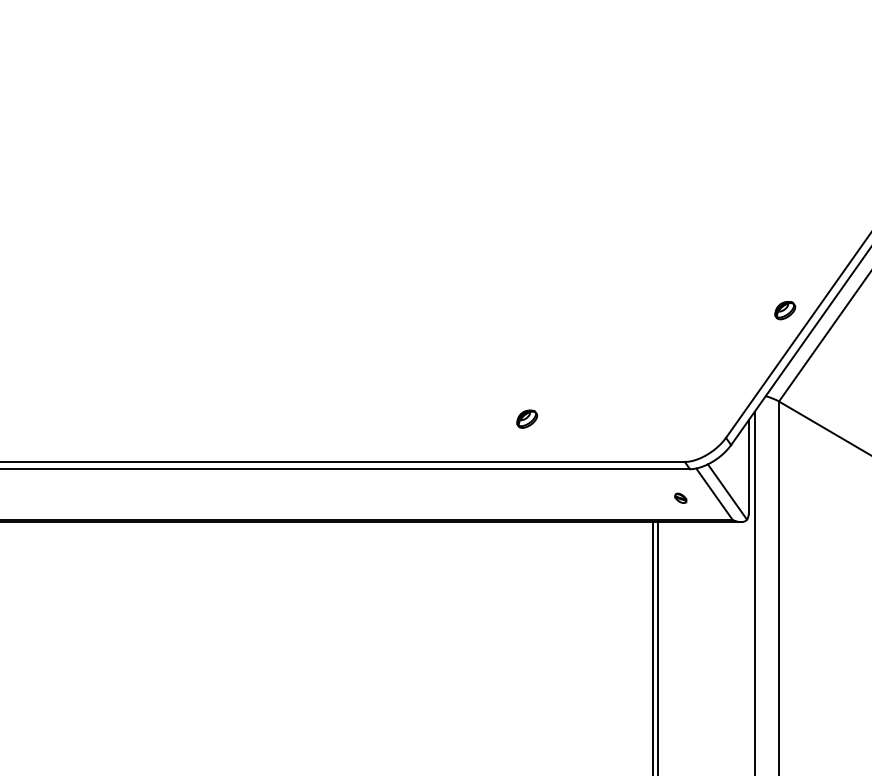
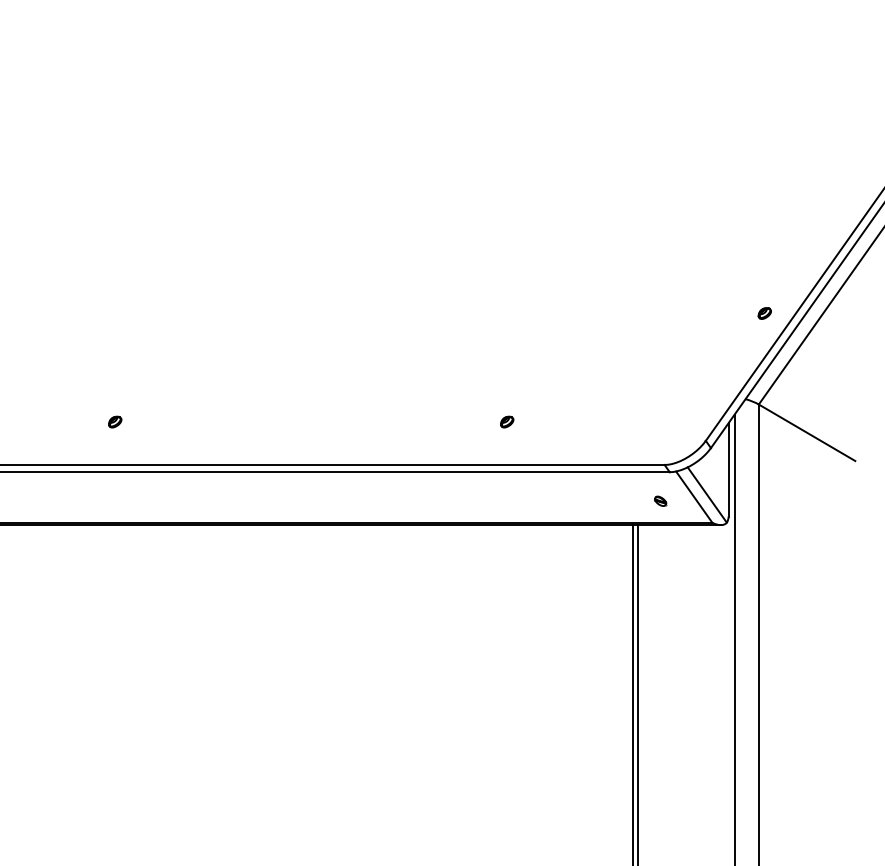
part: (784, 310) -> (764, 313), size x0.62
part: (135, 418) -> (115, 421), added
part: (527, 418) -> (507, 421), size x0.62

